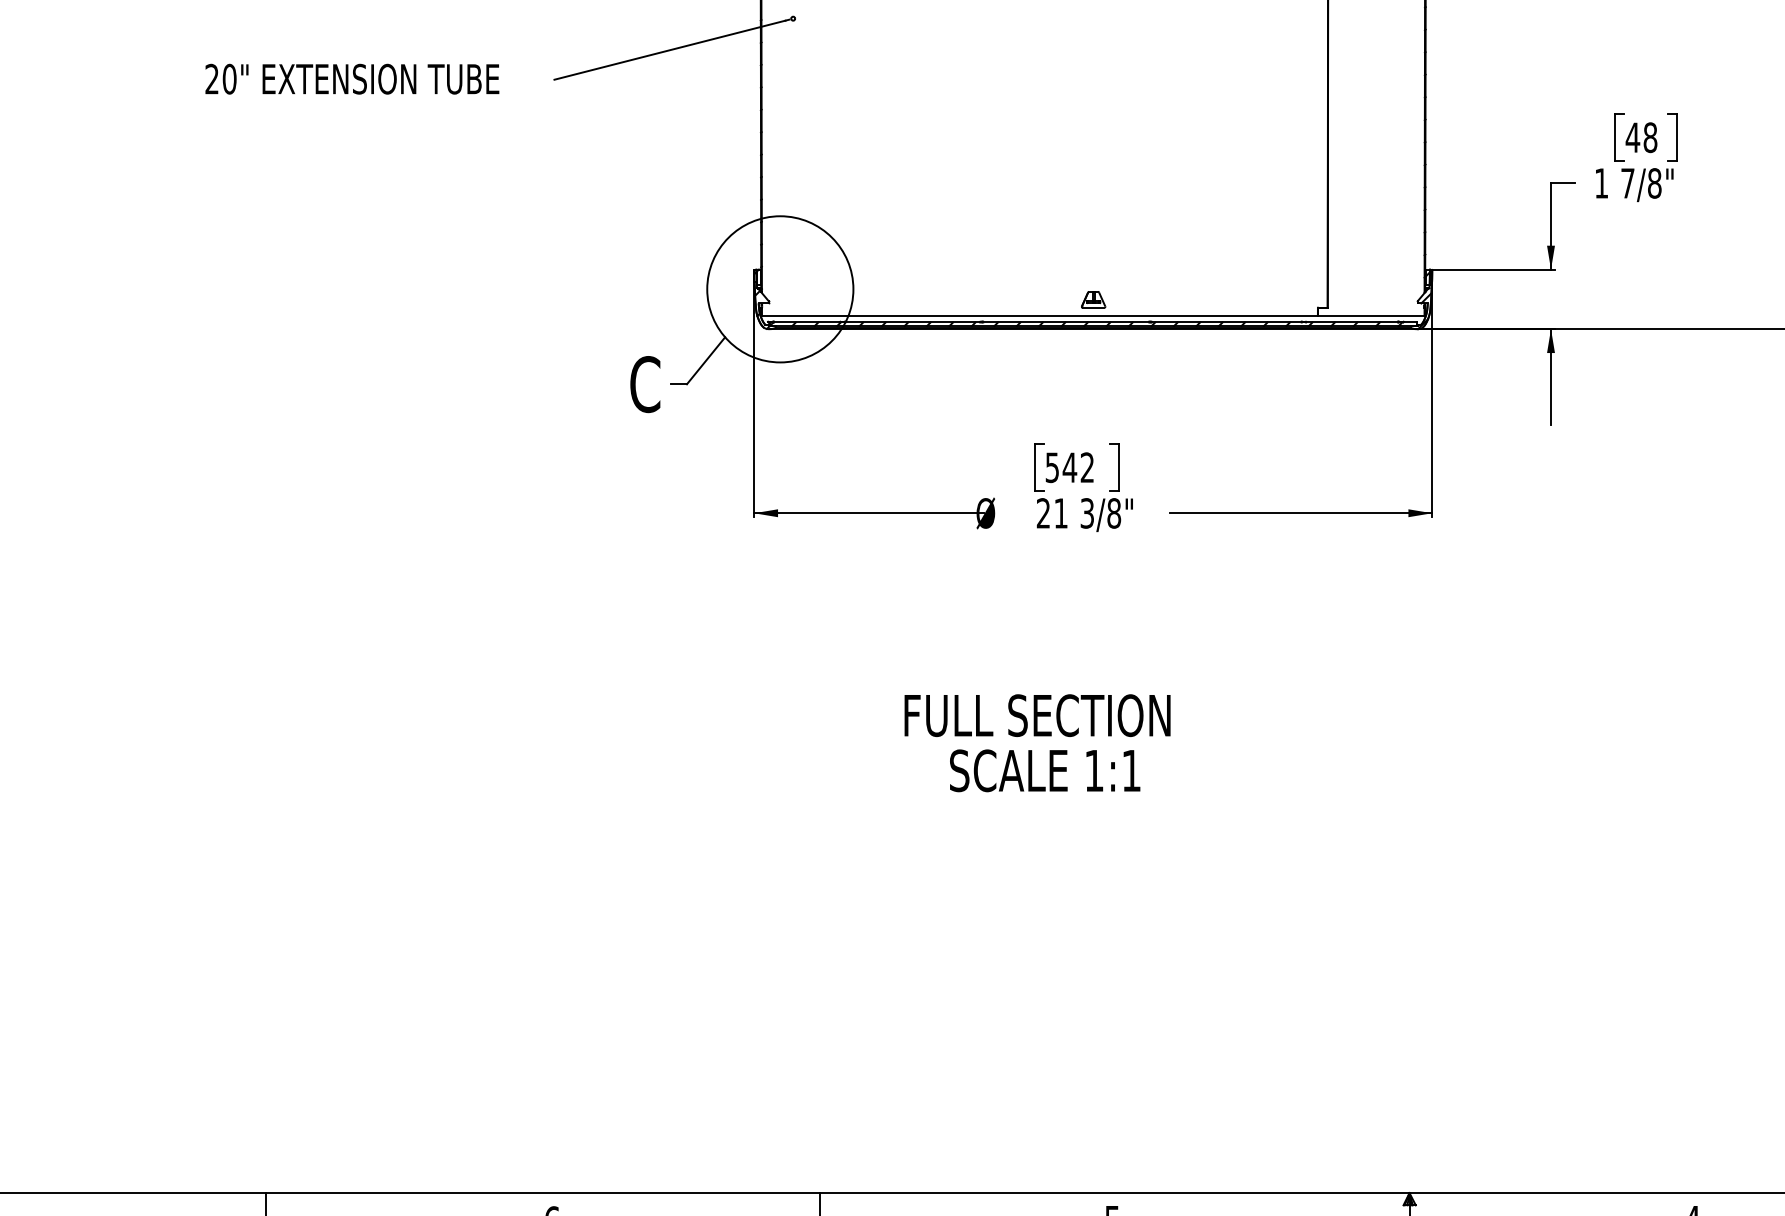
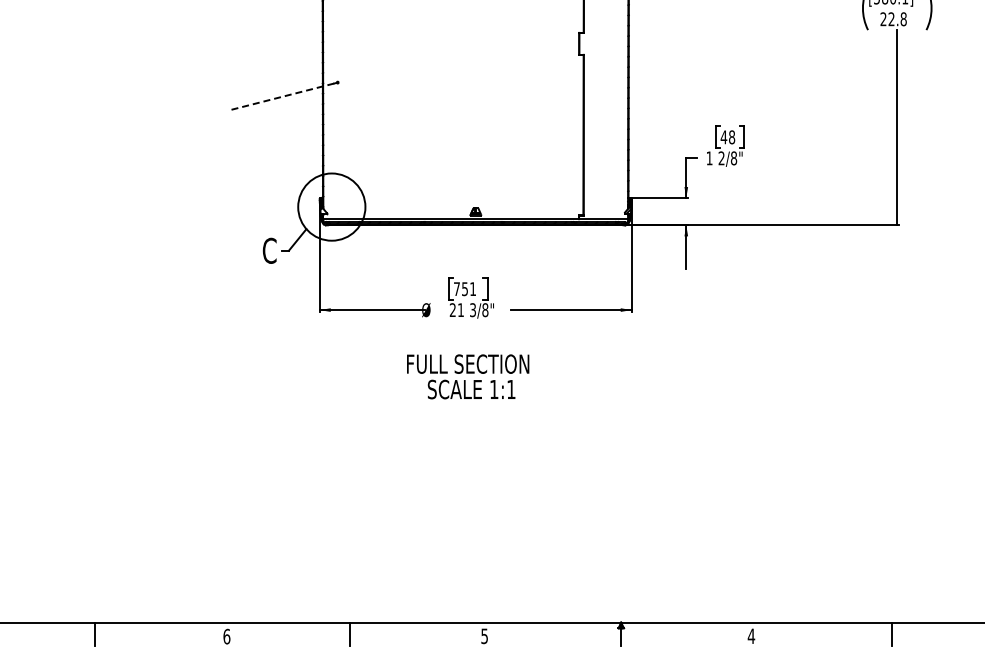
line: (670, 51) -> (281, 97), solid -> dashed
part: (351, 79) -> (134, 110), removed
text: (1627, 183) -> (721, 158), 7/8" -> 2/8"
text: (1068, 468) -> (464, 289), 542 -> 751
part: (1038, 742) -> (468, 376), moved

